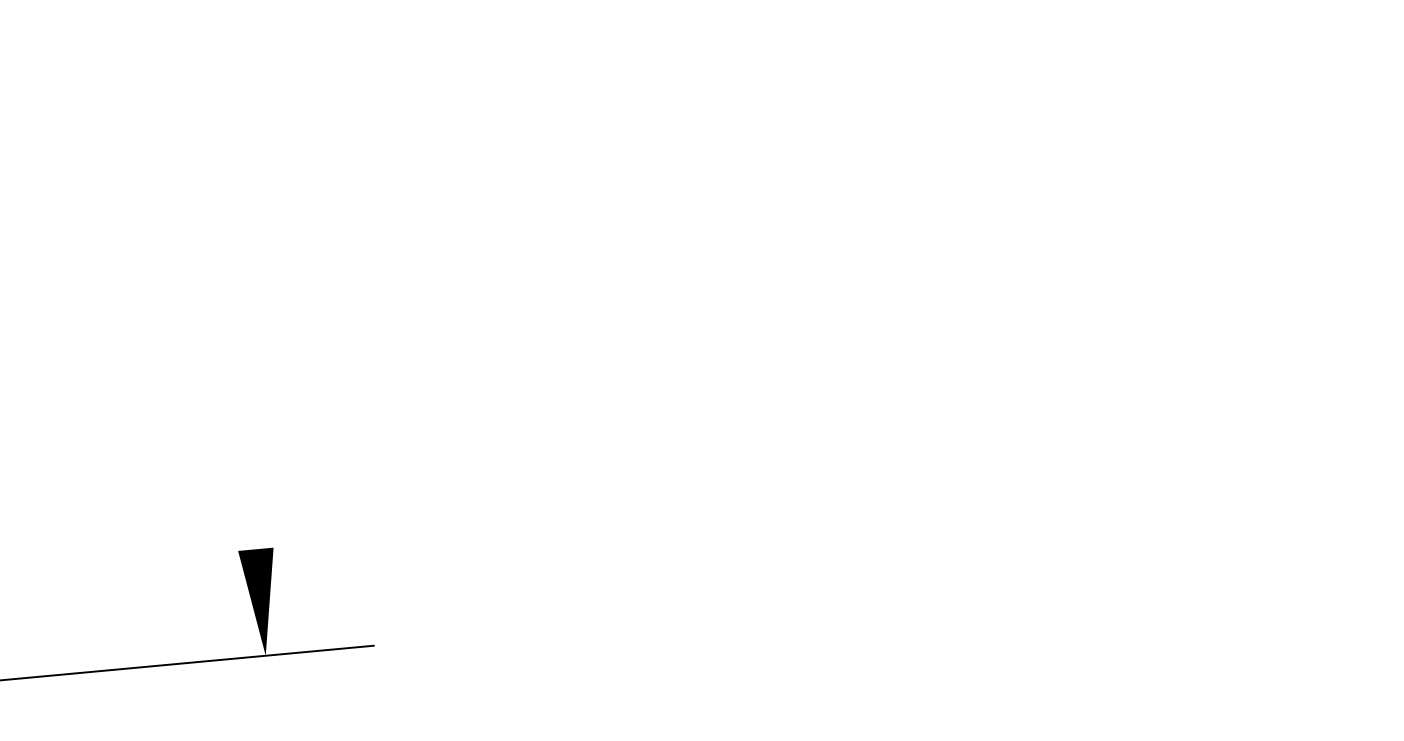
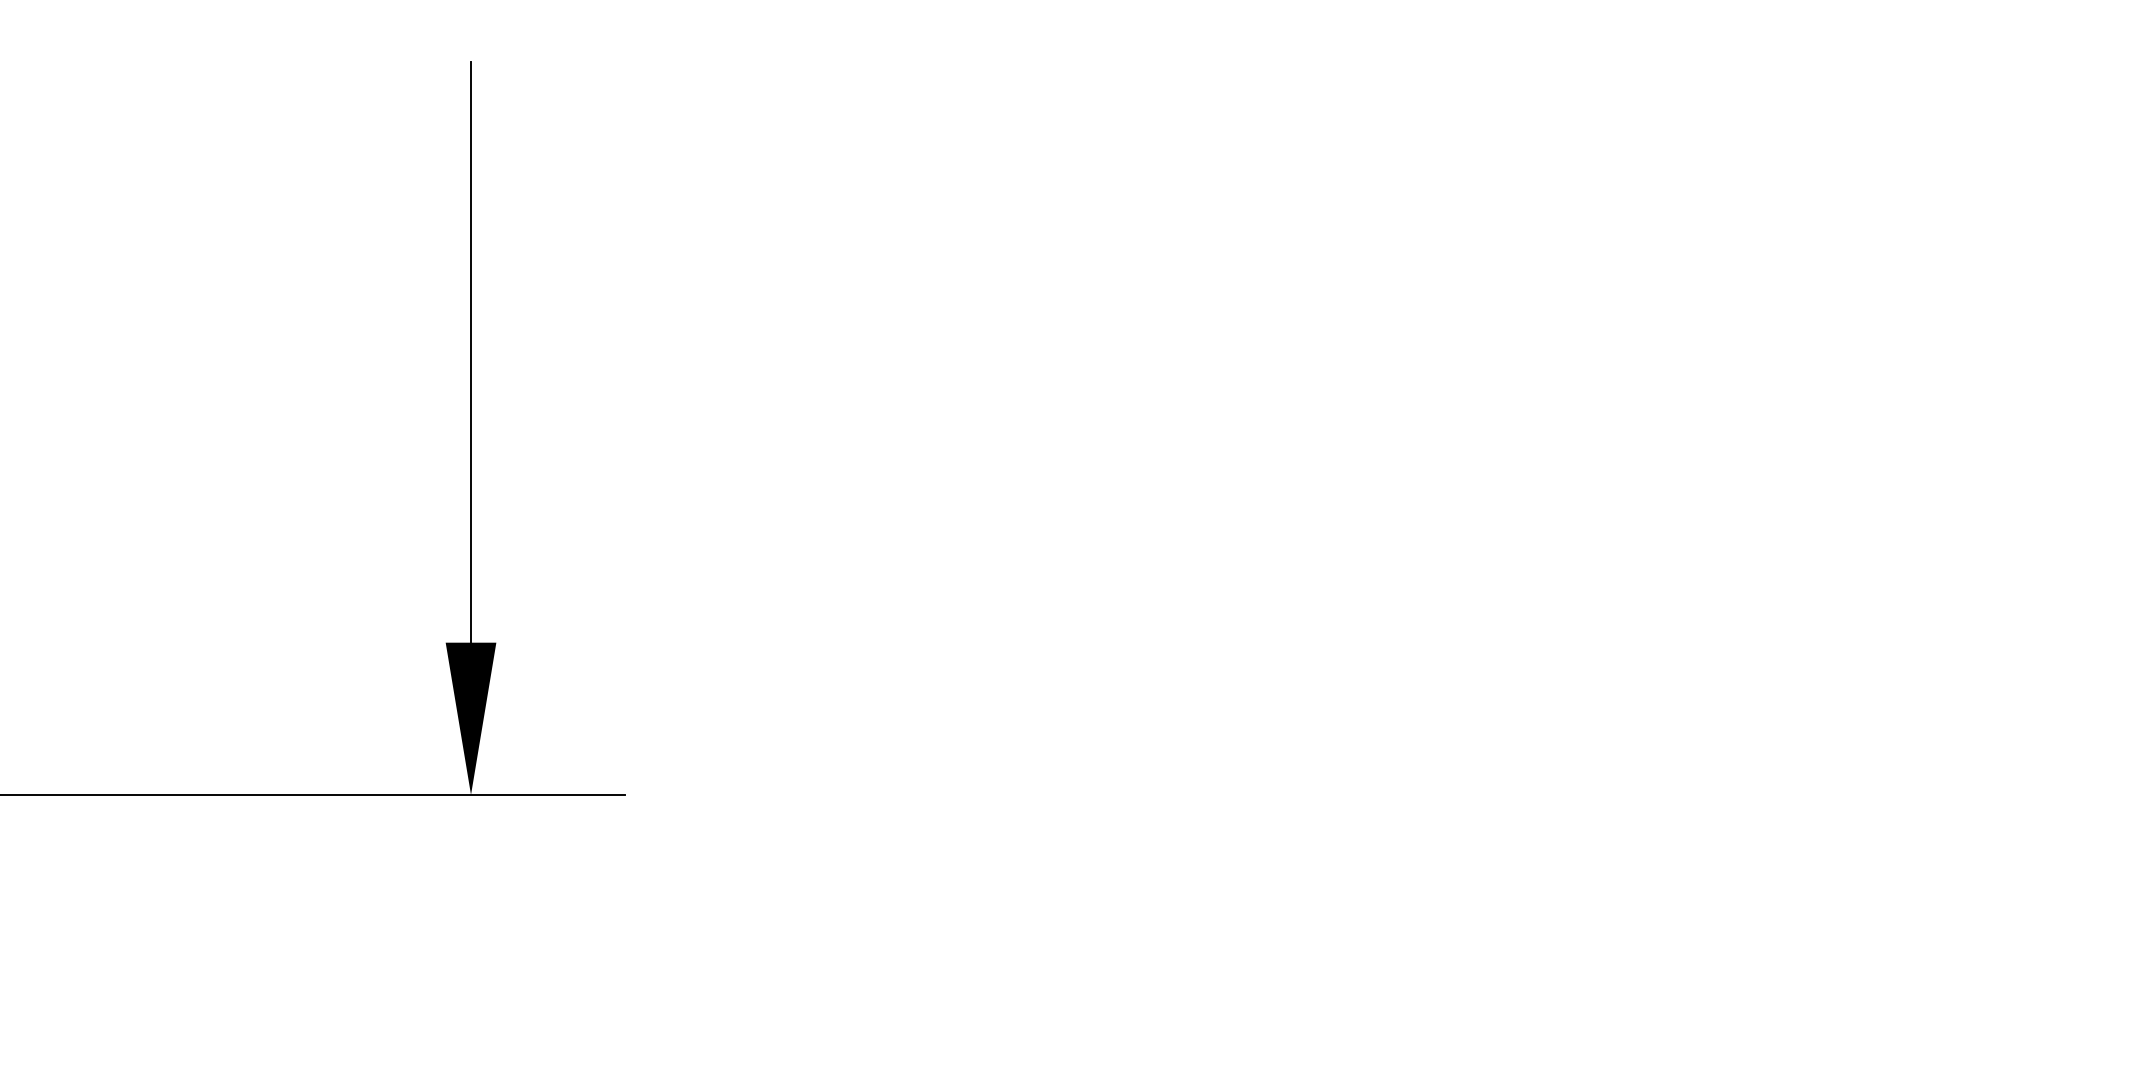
line: (237, 346) -> (471, 352), added

